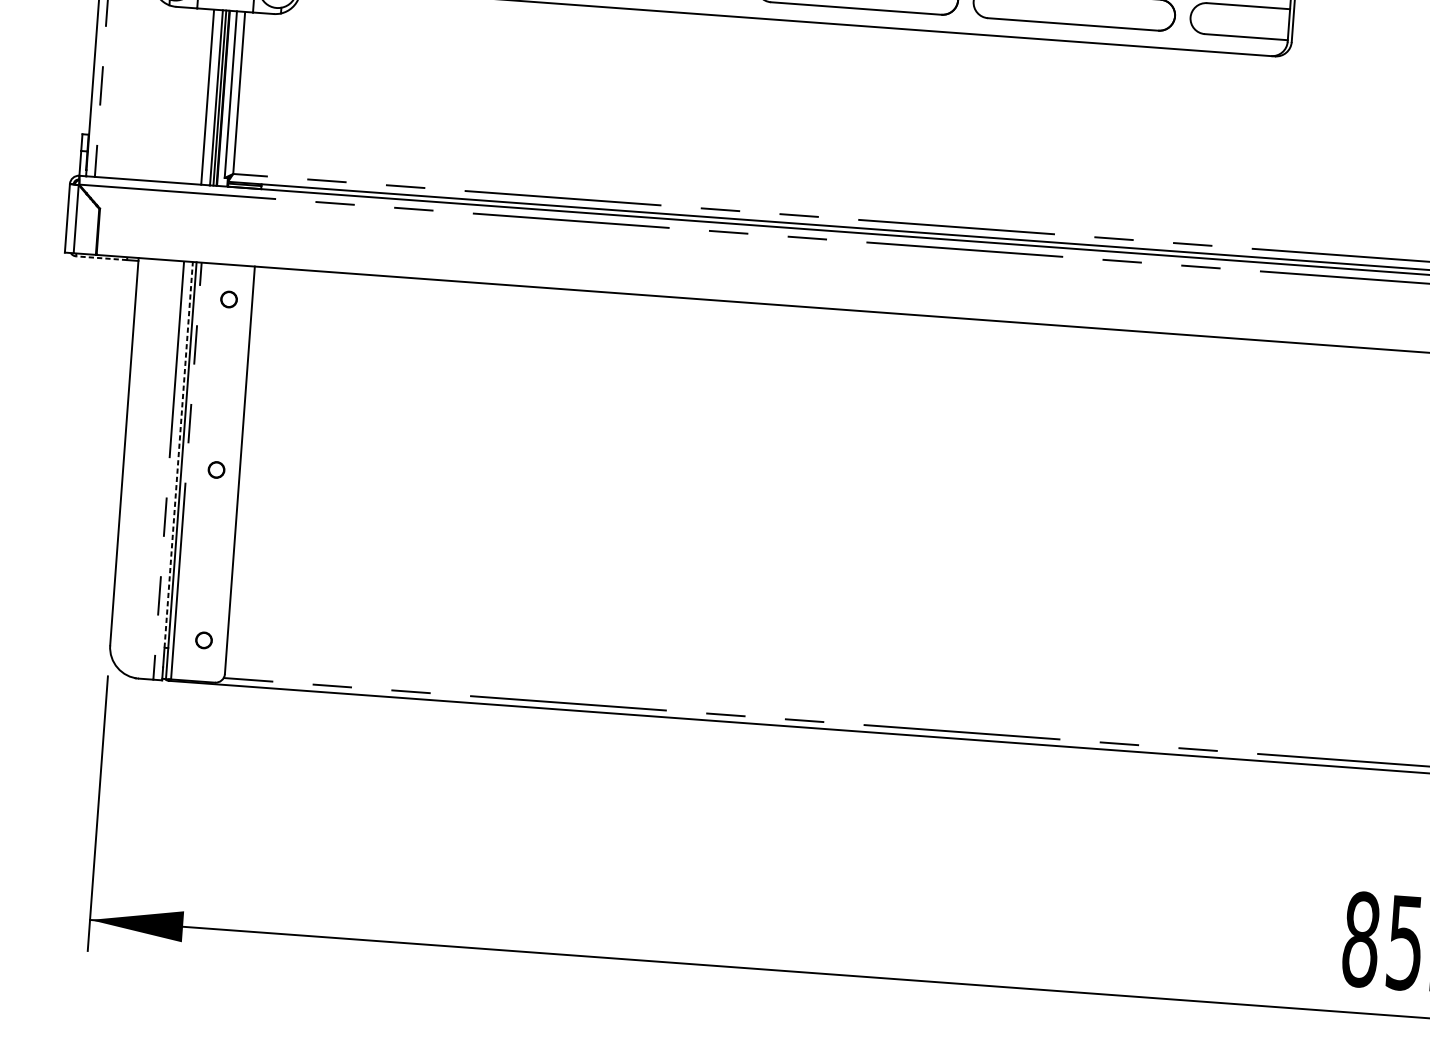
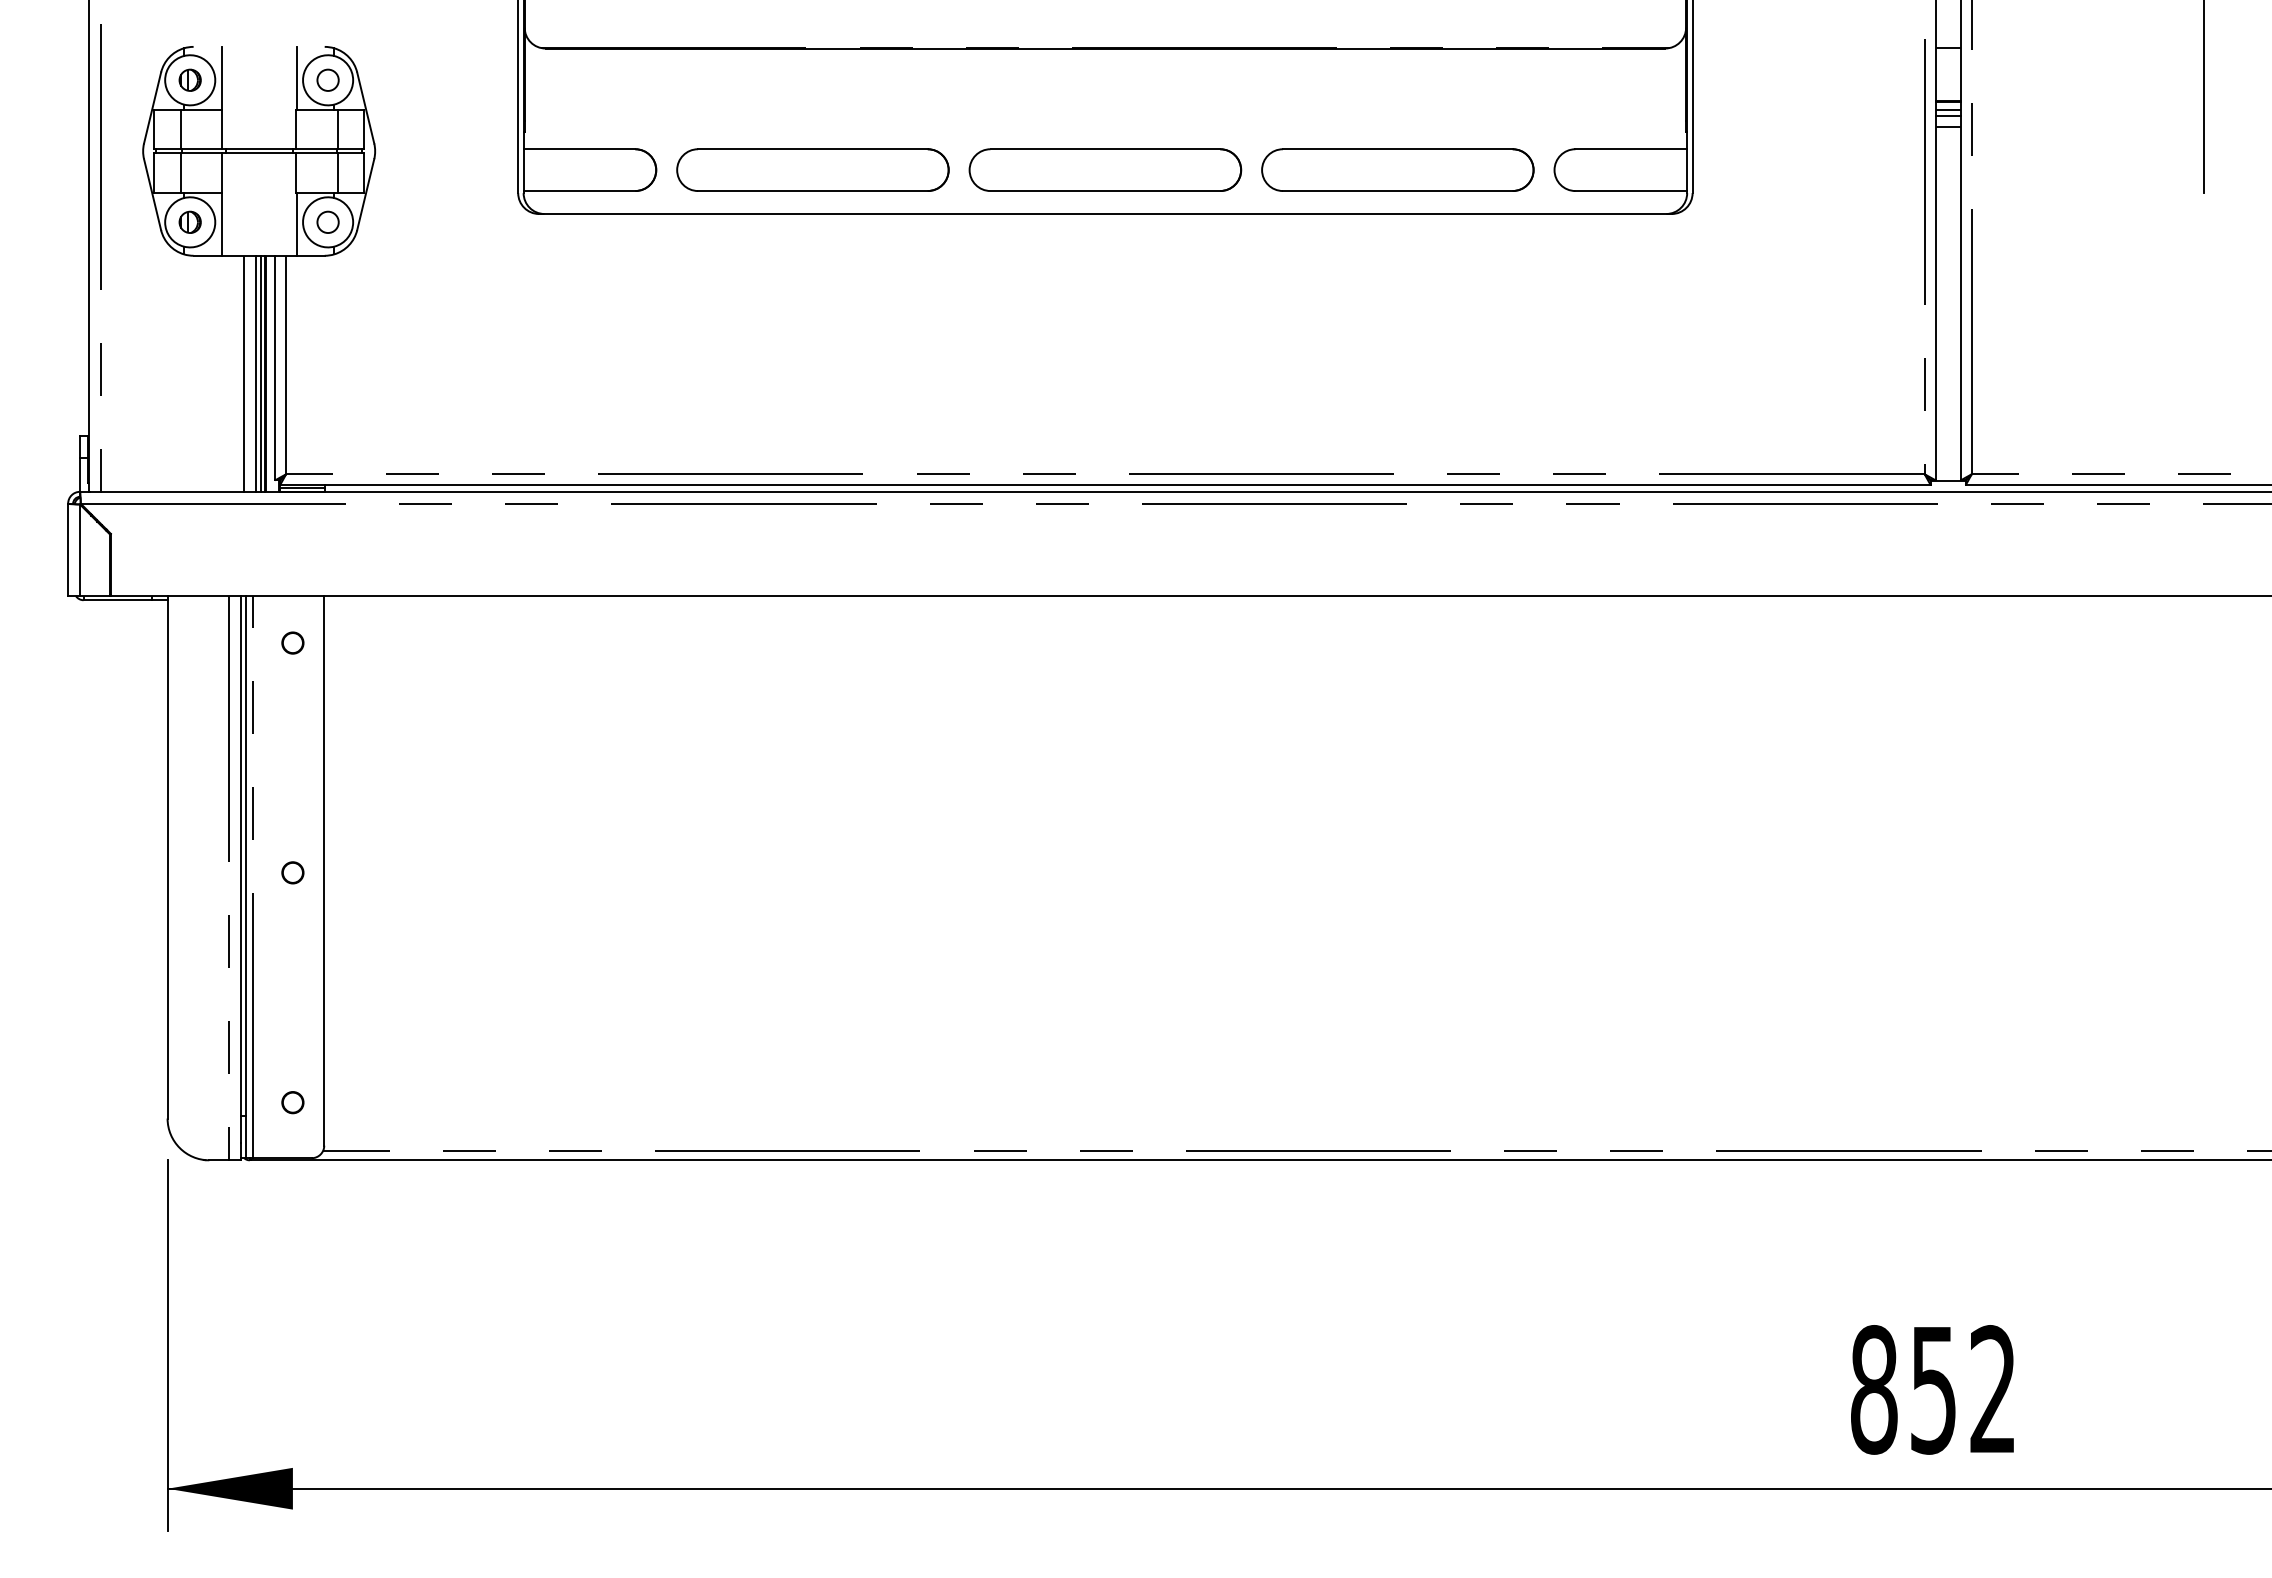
line: (101, 258) -> (117, 600), dashed -> solid
line: (178, 454) -> (240, 855), dashed -> solid

